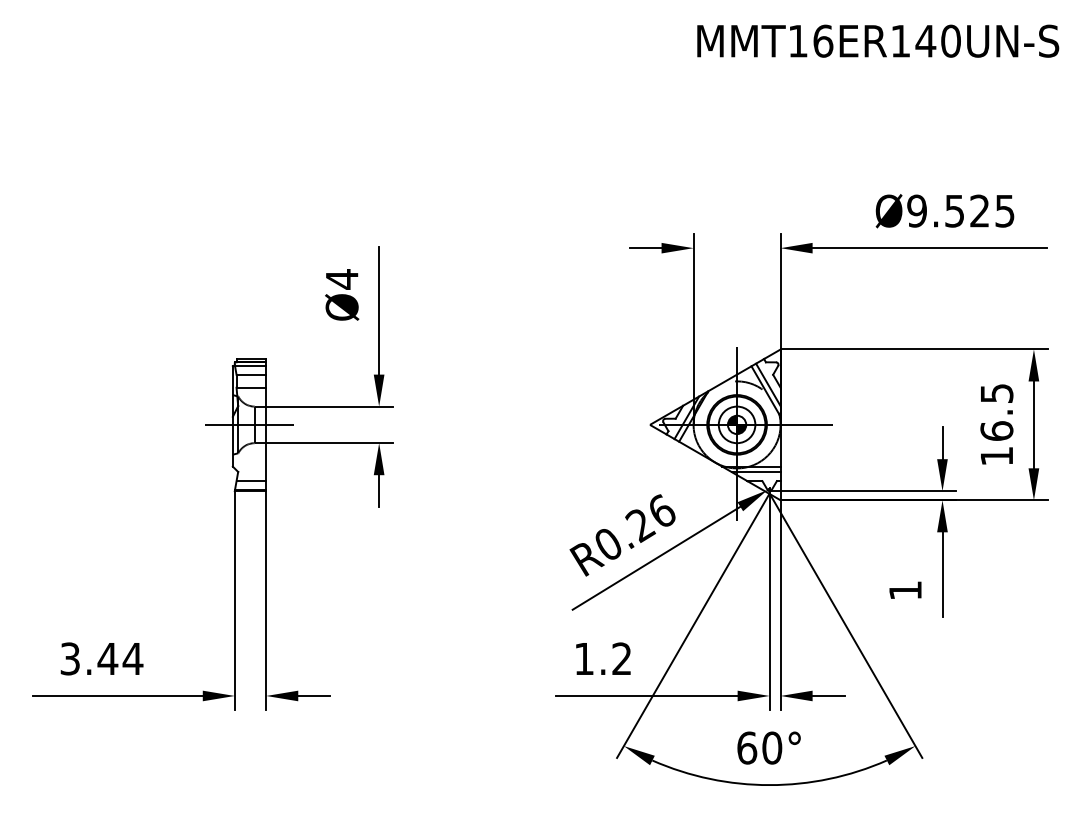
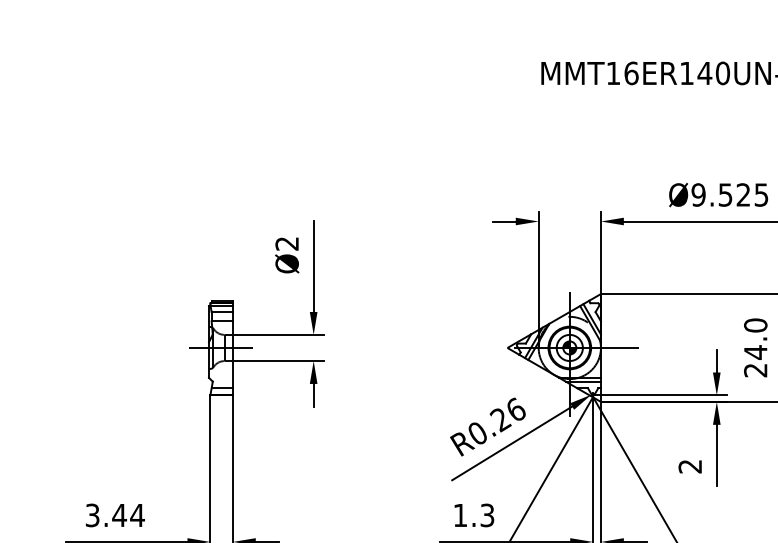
text: (341, 279) -> (286, 243), Ø4 -> Ø2
text: (996, 424) -> (755, 347), 16.5 -> 24.0
text: (905, 590) -> (690, 466), 1 -> 2
text: (621, 658) -> (487, 515), 1.2 -> 1.3

